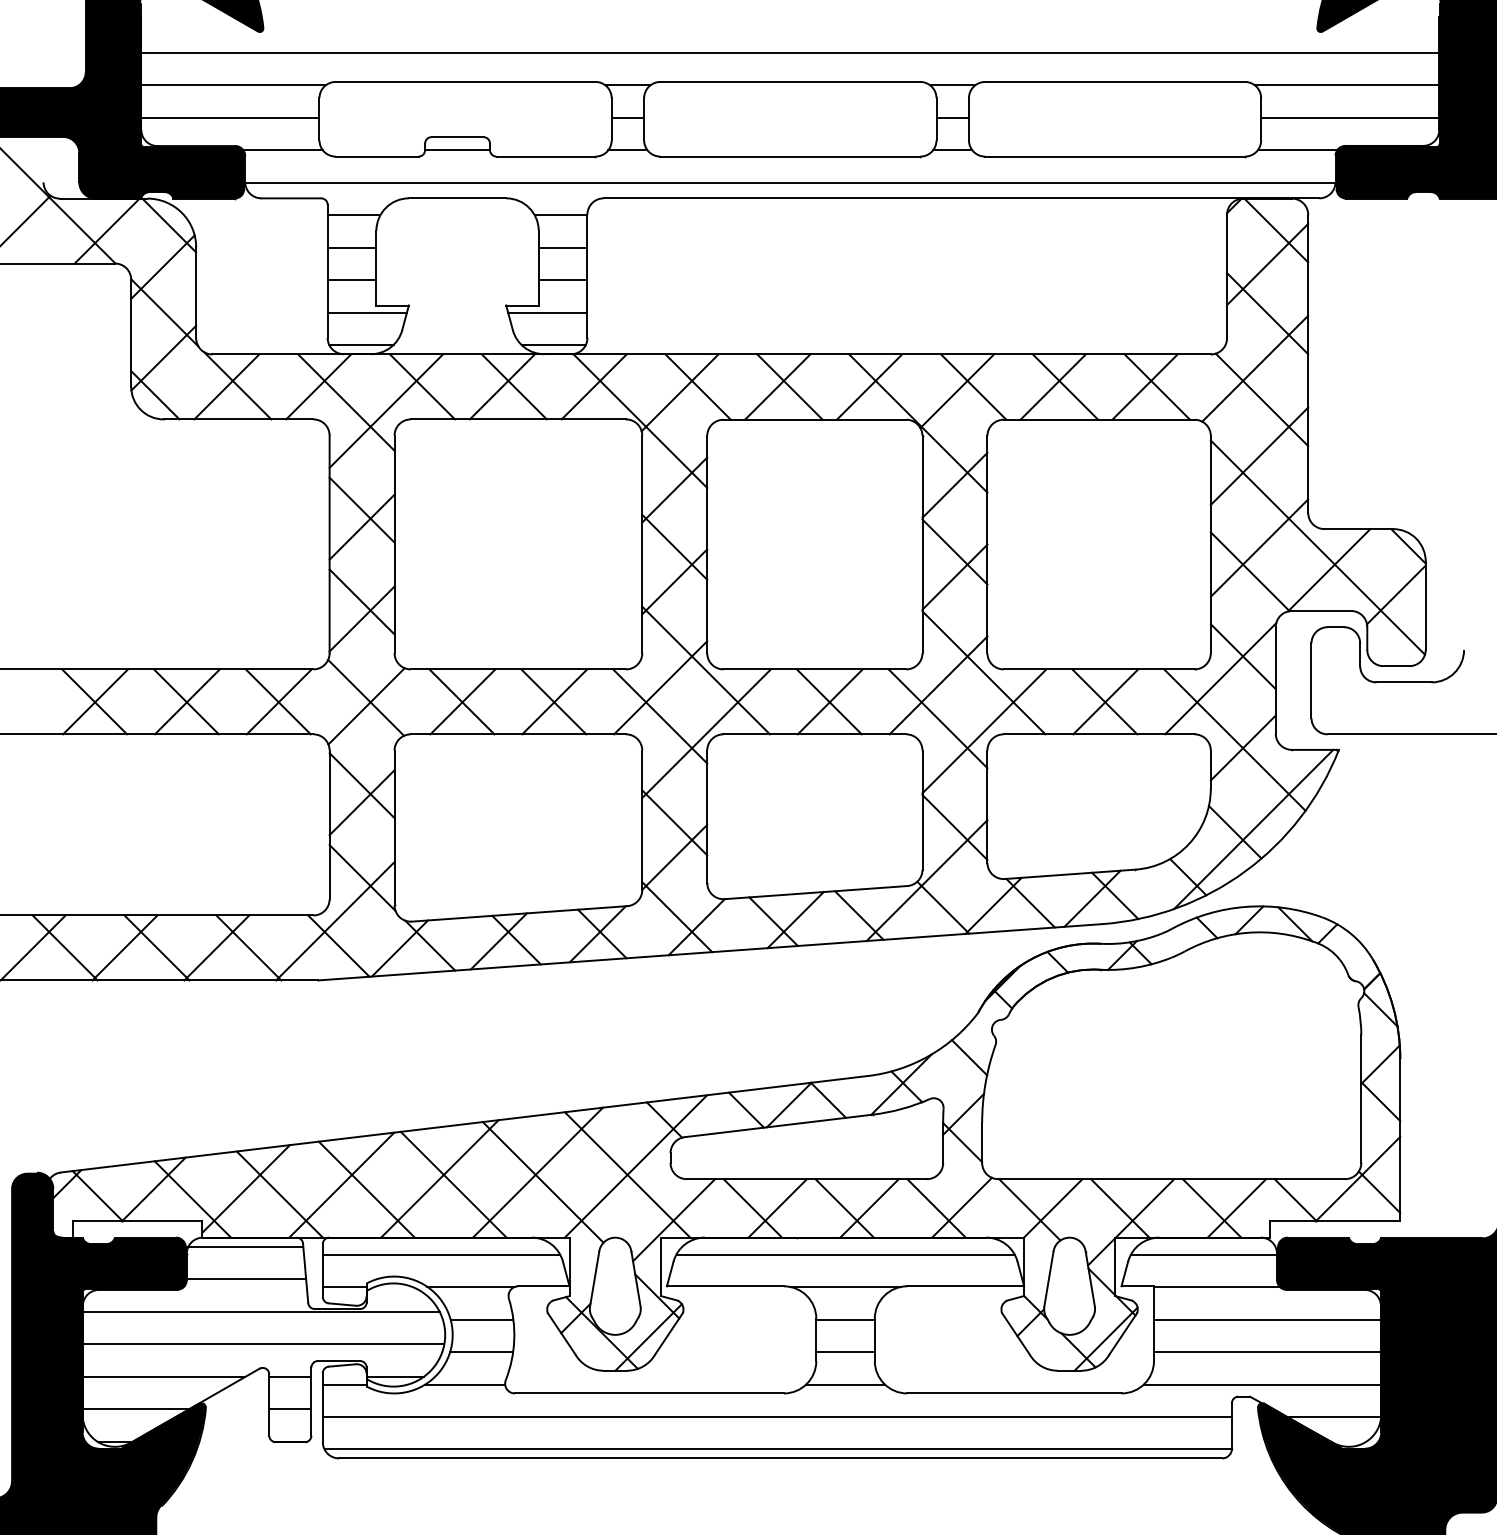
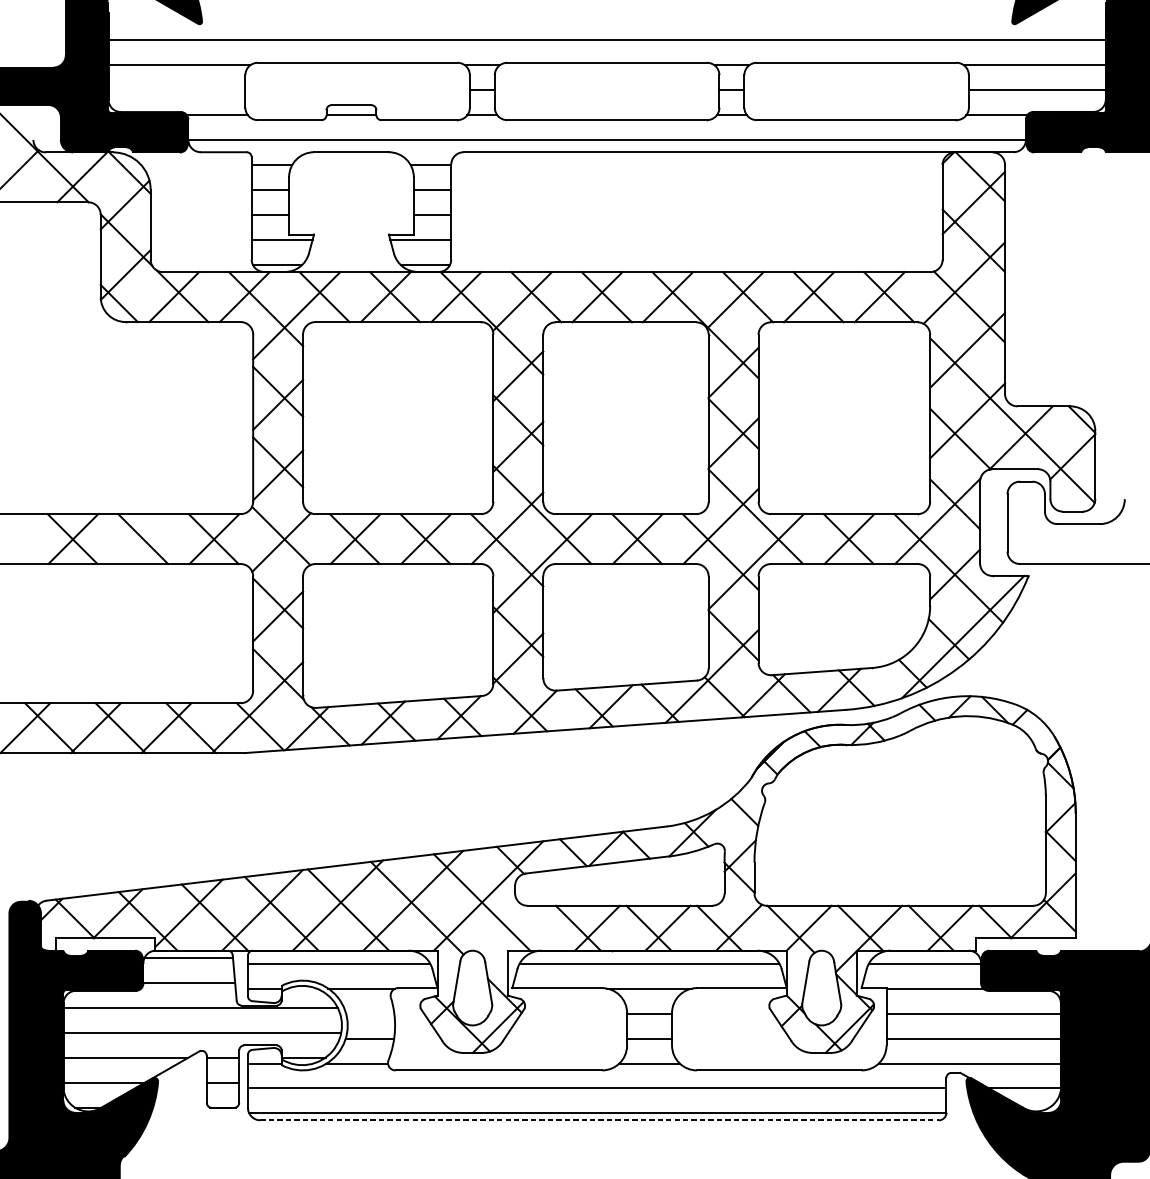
line: (230, 117) -> (177, 90), removed
line: (186, 701) -> (143, 538), removed
line: (674, 1220) -> (518, 937), removed
line: (481, 1319) -> (369, 1013), removed
line: (780, 1458) -> (599, 1120), solid -> dashed

